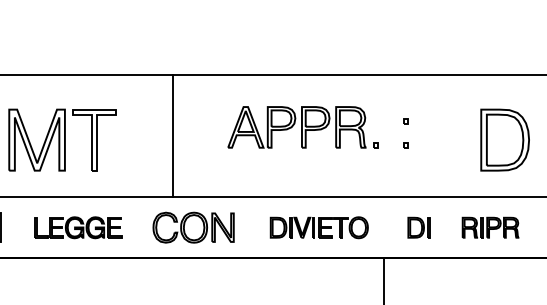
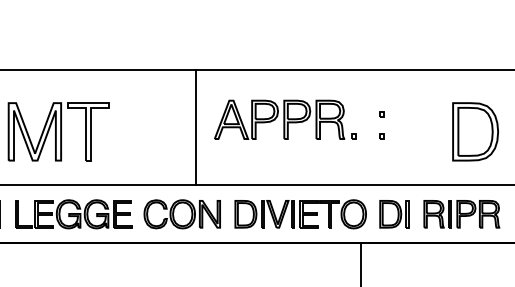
line: (172, 135) -> (195, 127), moved
part: (78, 227) -> (73, 214), size x1.43
part: (319, 227) -> (300, 214), size x1.43
part: (419, 227) -> (394, 214), size x1.43
part: (490, 227) -> (461, 214), size x1.43

